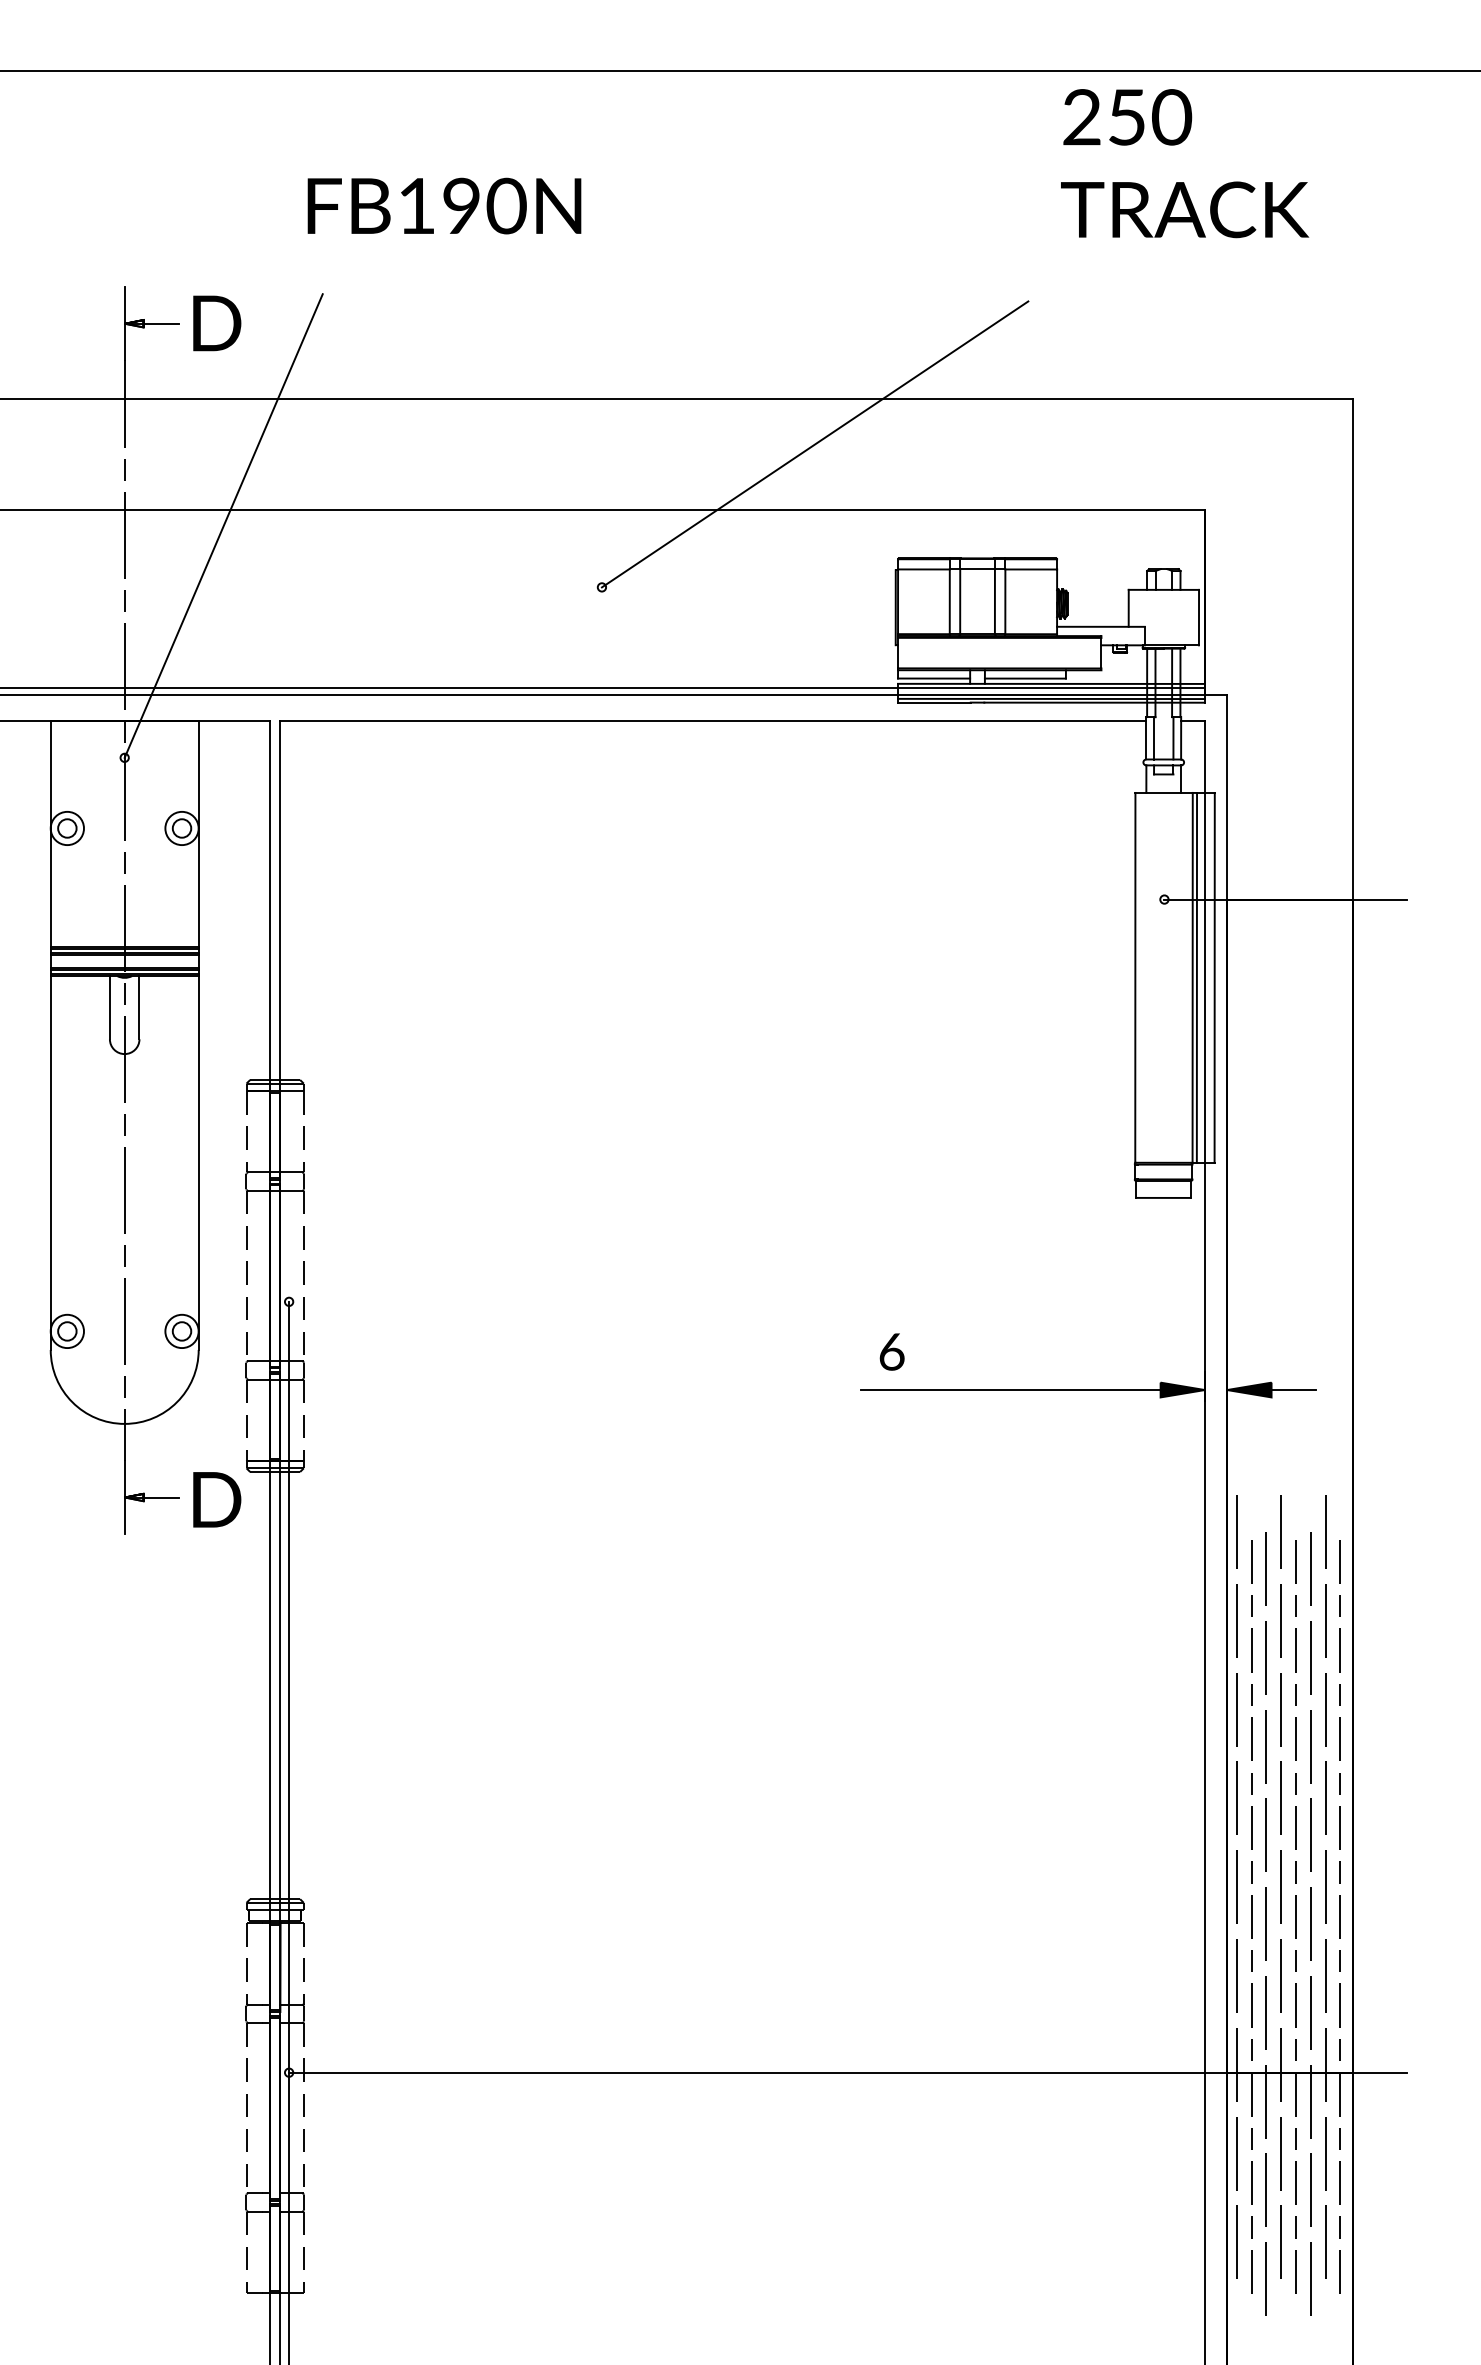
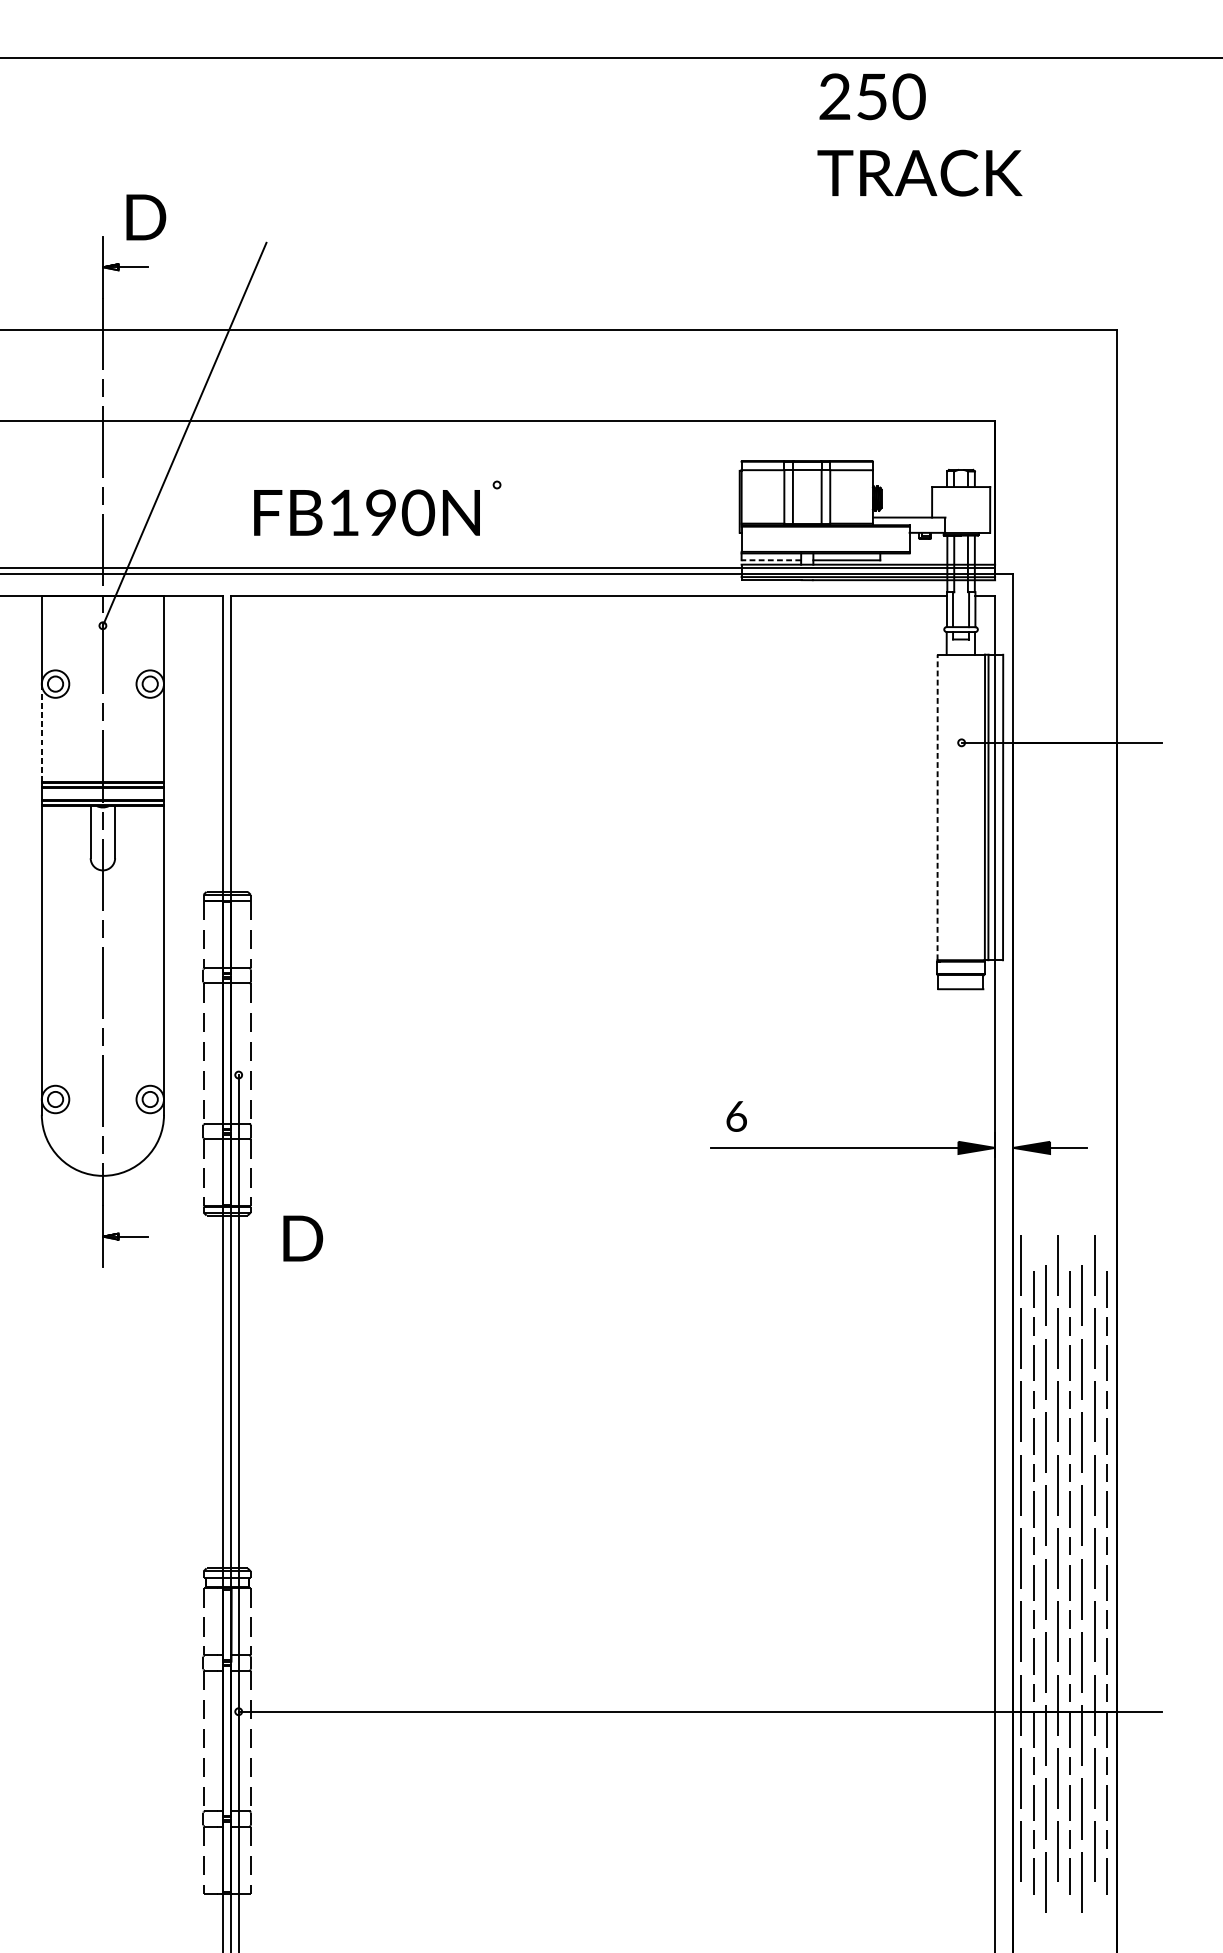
text: (1185, 163) -> (920, 134), moved
text: (444, 205) -> (367, 512), moved
text: (217, 323) -> (146, 217), moved
line: (814, 444) -> (672, 366), removed
line: (933, 678) -> (770, 560), solid -> dashed
line: (50, 887) -> (41, 732), solid -> dashed
line: (1135, 977) -> (937, 807), solid -> dashed
text: (217, 1499) -> (303, 1238), moved

